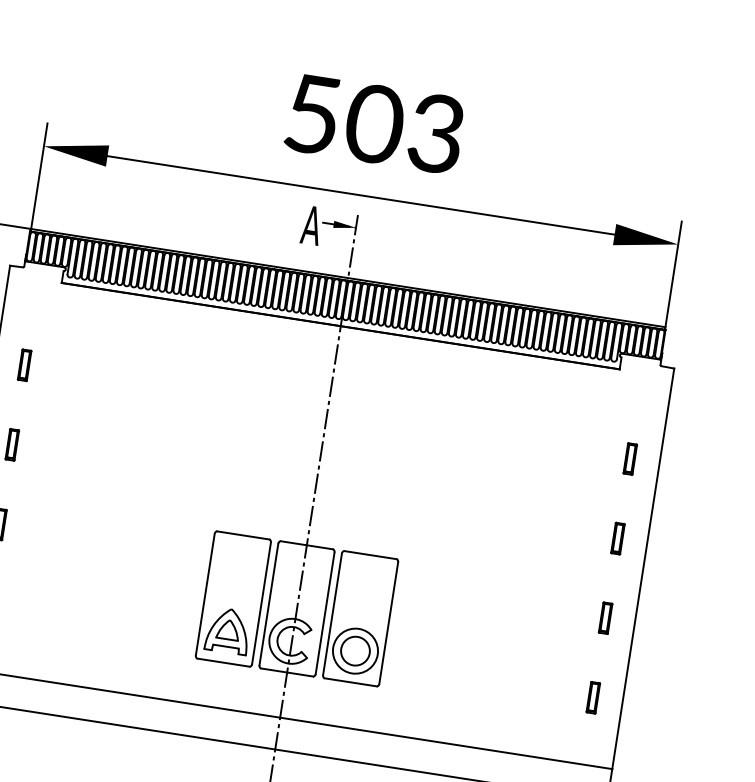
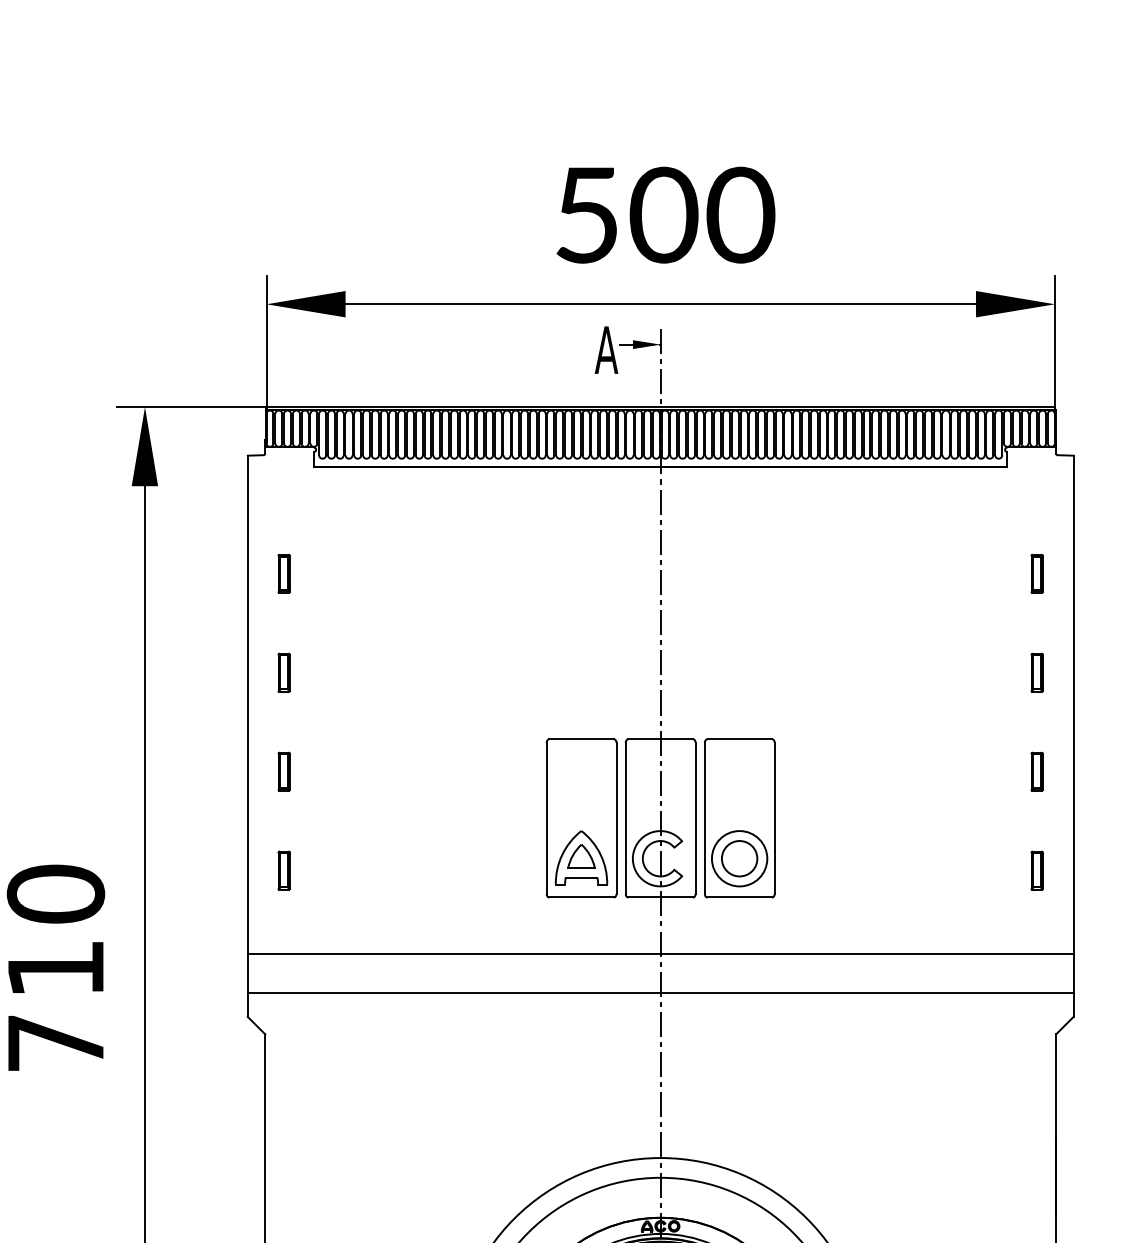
text: (436, 133) -> (740, 214), 503 -> 500

